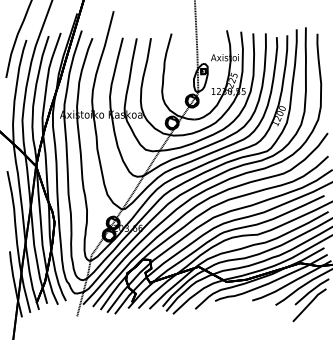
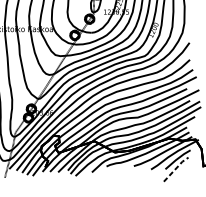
line: (310, 303) -> (176, 168), solid -> dashed

